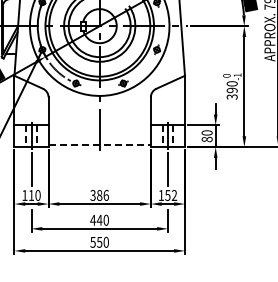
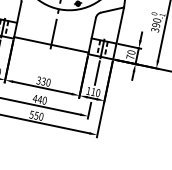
text: (206, 139) -> (130, 57), 80 -> 70
line: (100, 144) -> (52, 44), dashed -> solid
text: (102, 195) -> (45, 82), 386 -> 330
text: (171, 195) -> (96, 92), 152 -> 110

